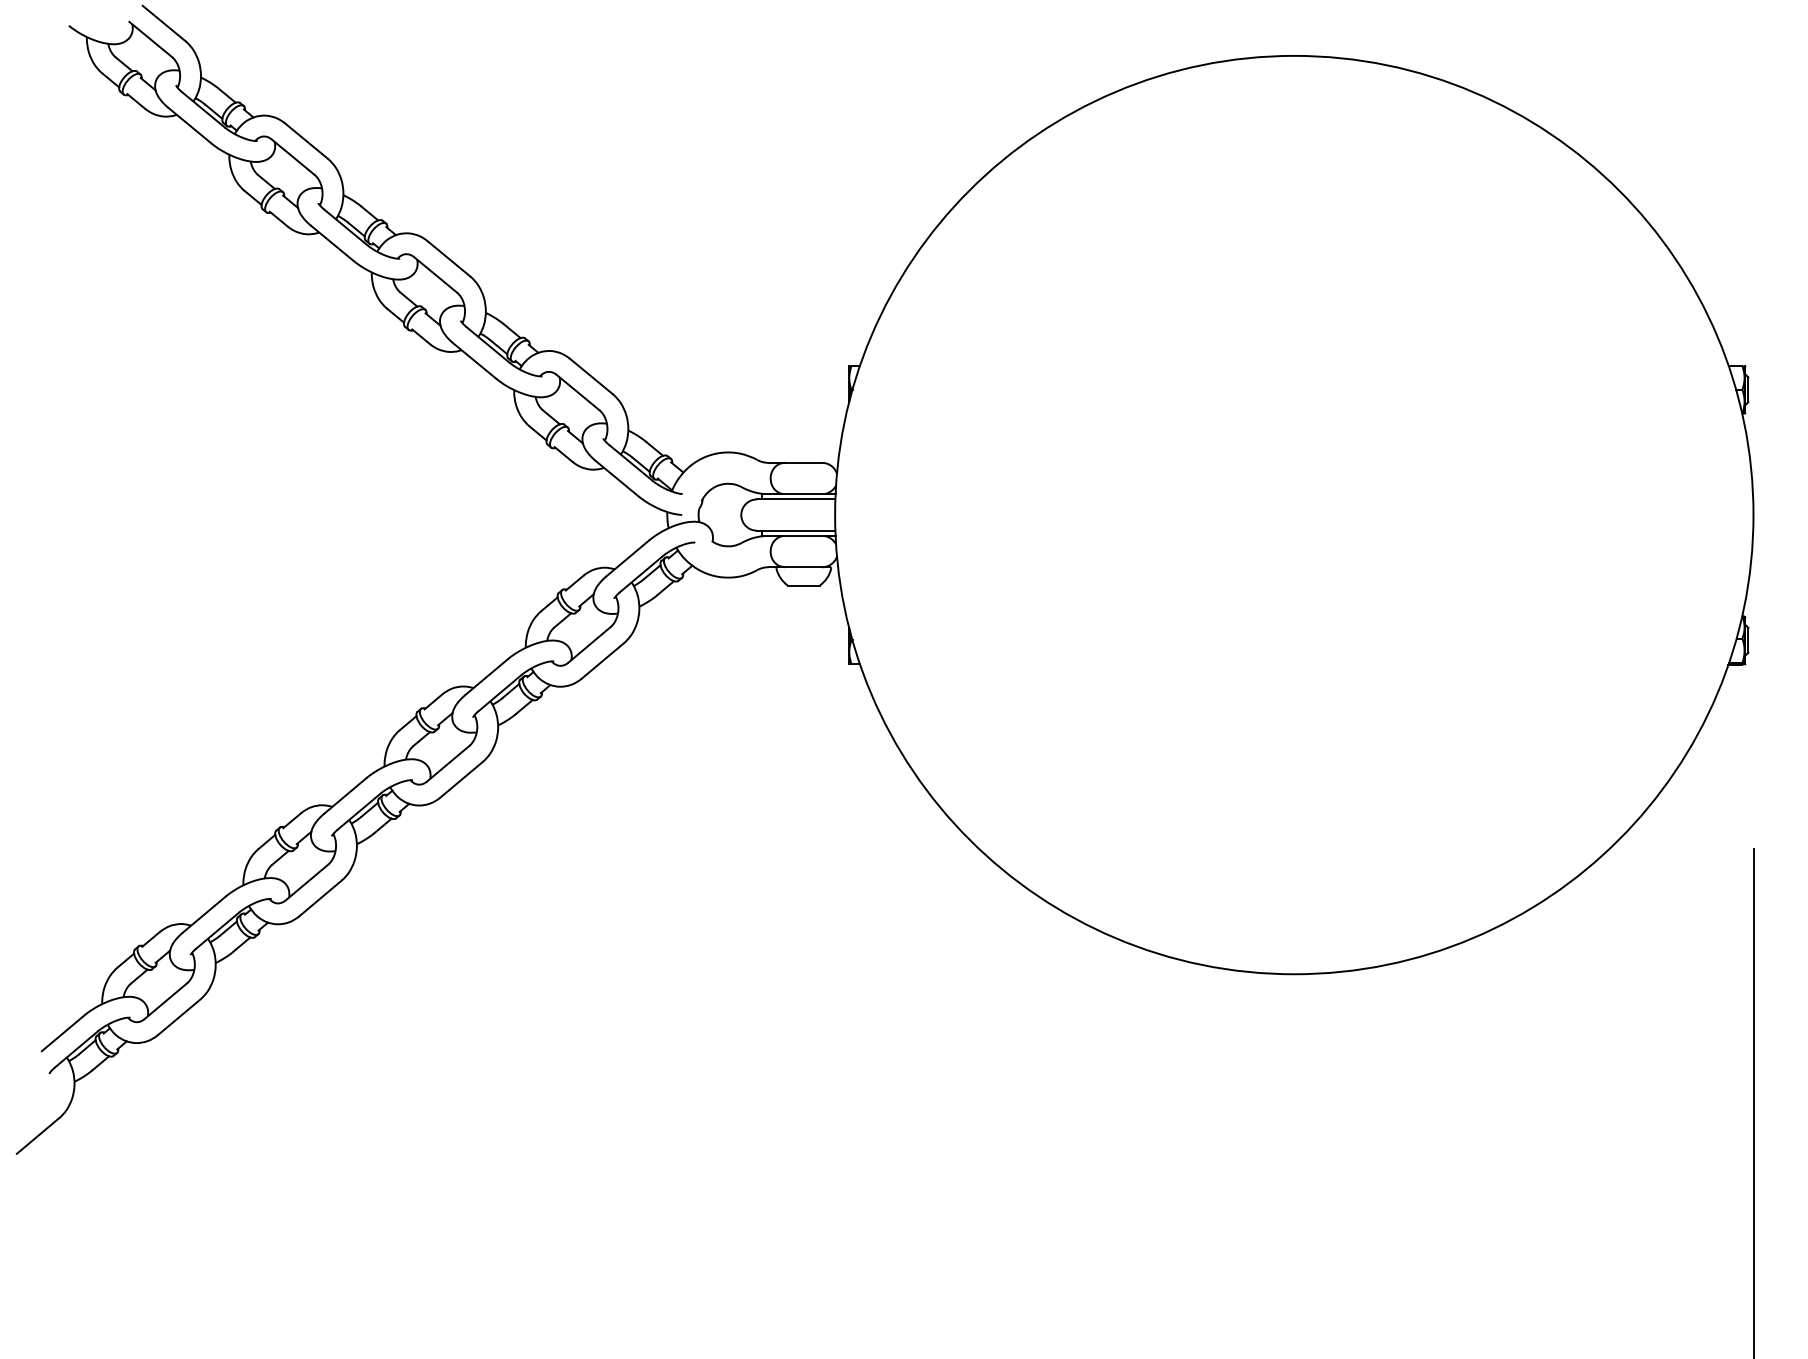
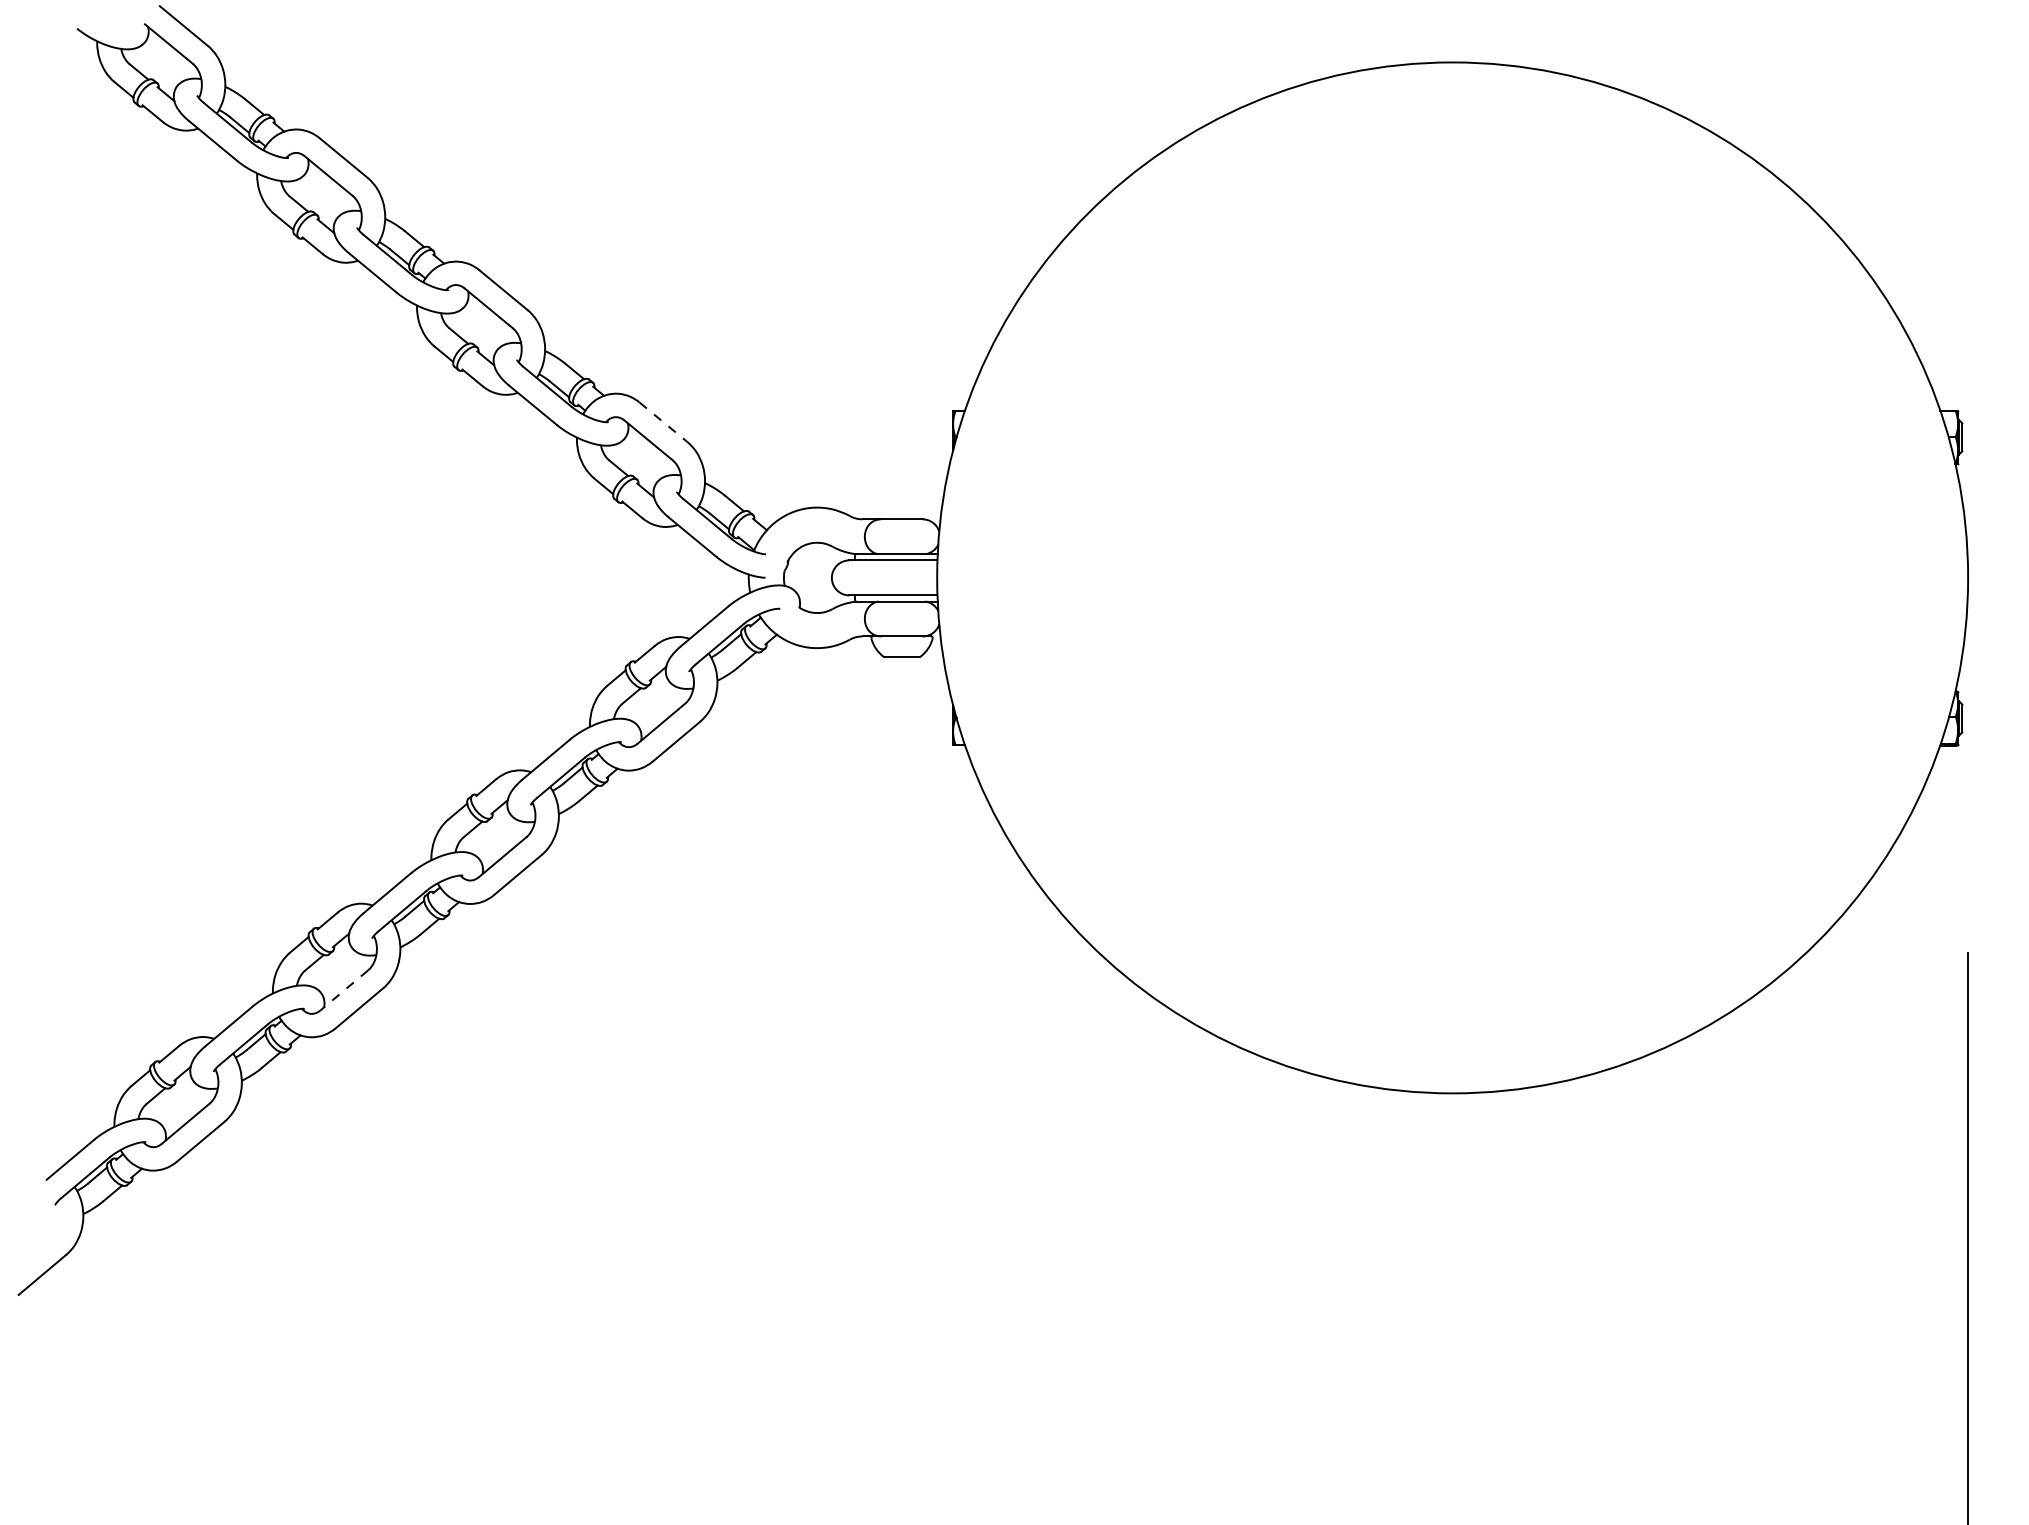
line: (591, 376) -> (663, 422), solid -> dashed
line: (306, 882) -> (343, 990), solid -> dashed

